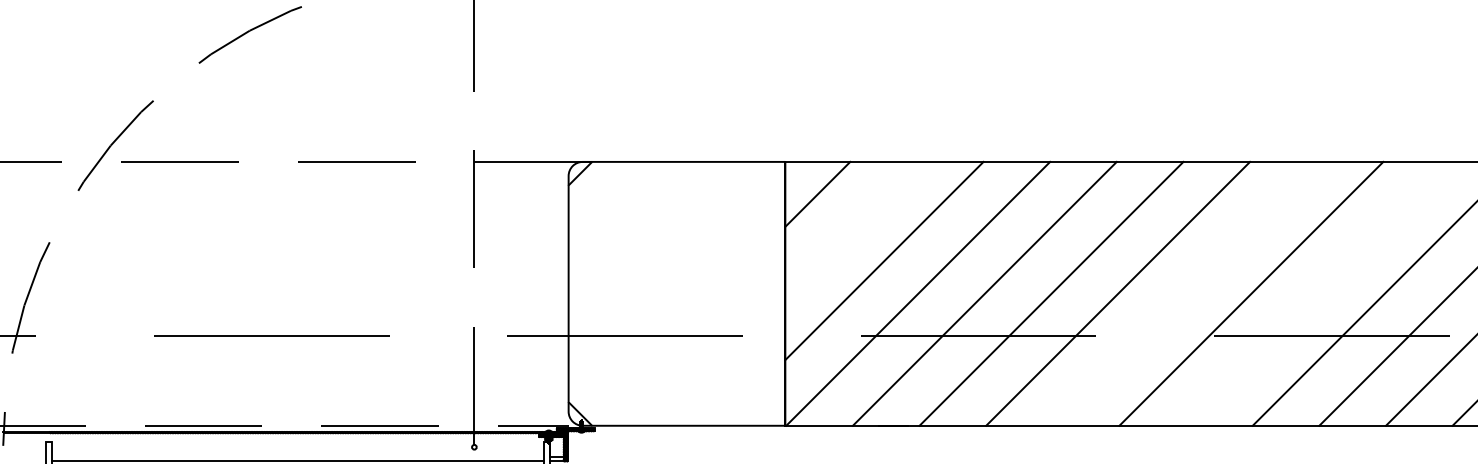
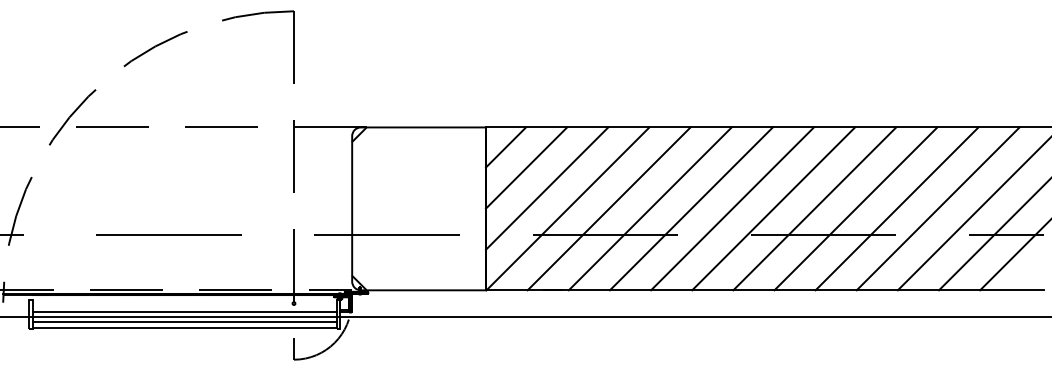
line: (851, 226) -> (526, 167), added
line: (1184, 293) -> (732, 208), added
line: (1317, 293) -> (814, 208), added

